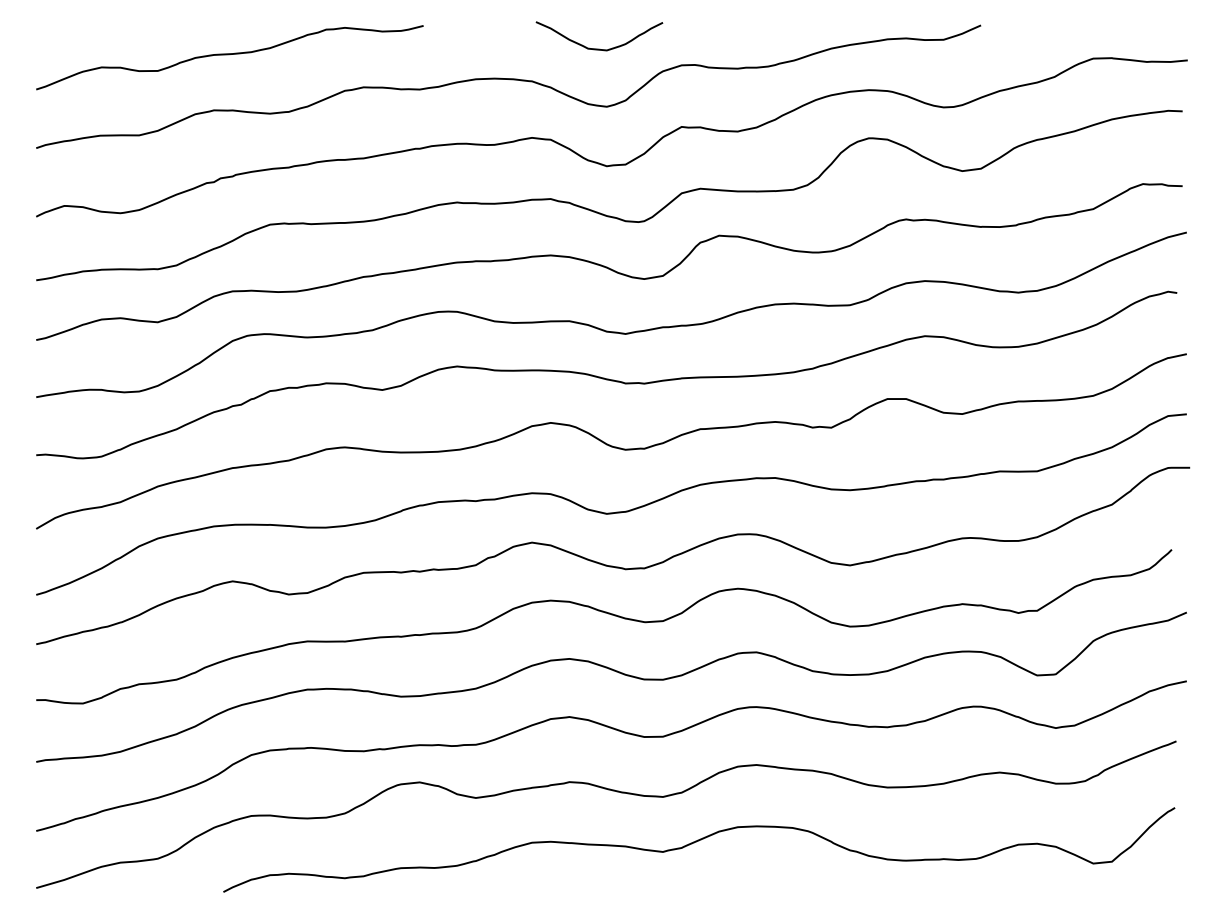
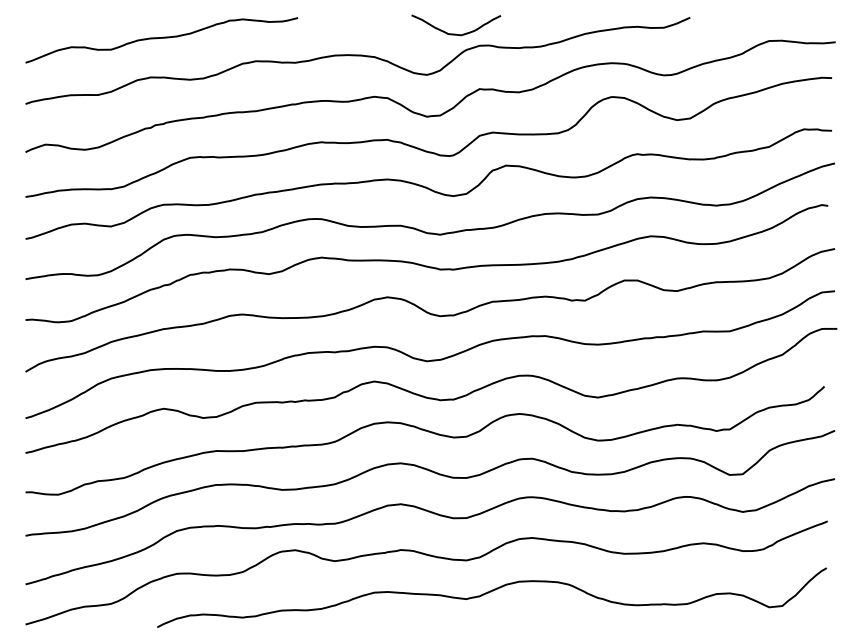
curve: (599, 48) -> (456, 33), moved

